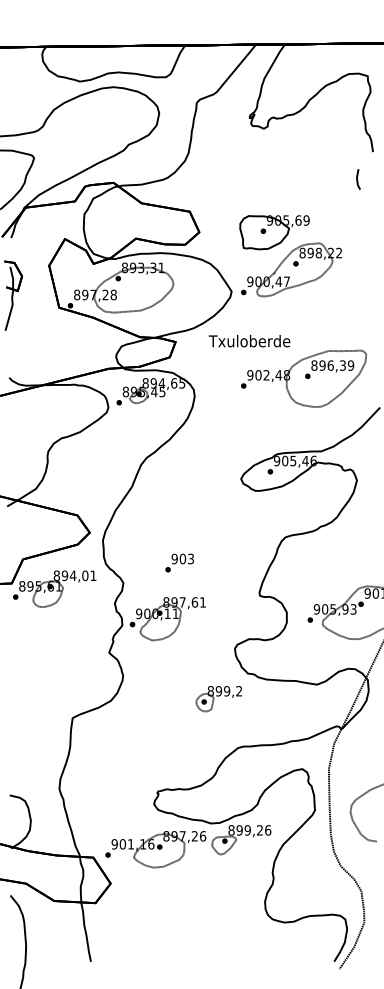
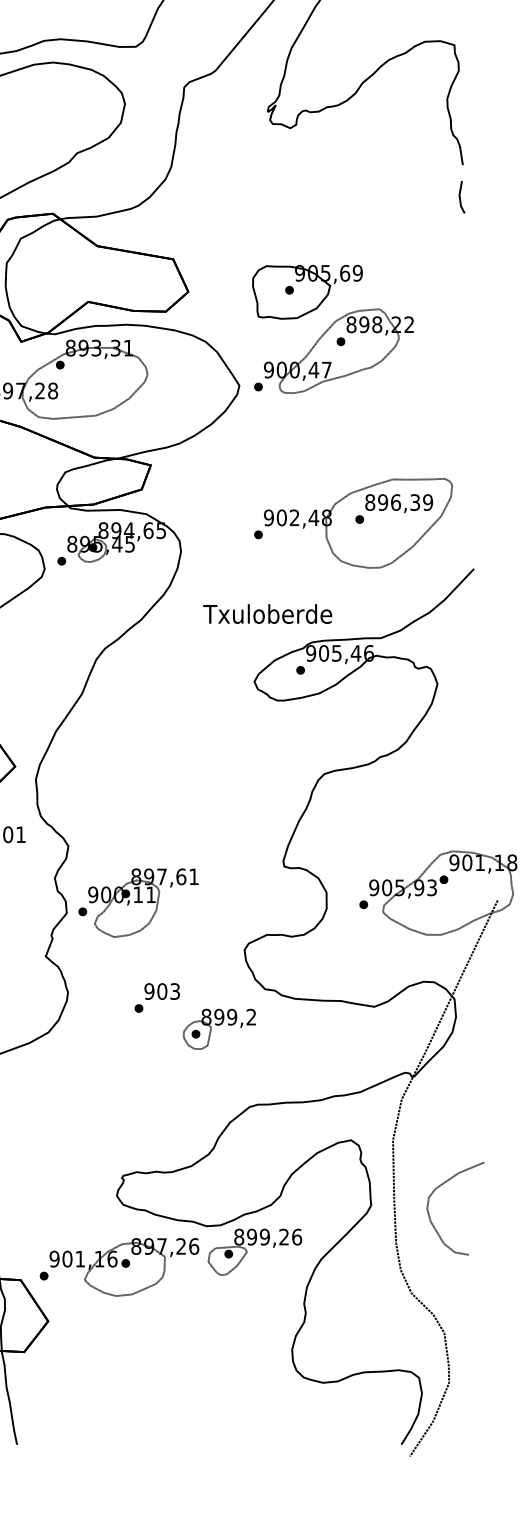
line: (357, 179) -> (460, 197), moved
text: (249, 341) -> (267, 614), moved
text: (179, 562) -> (156, 997), moved

